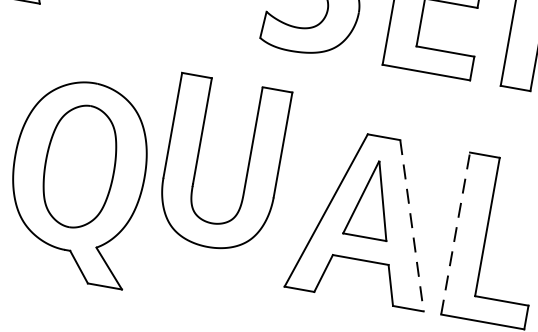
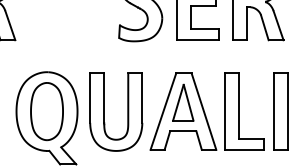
part: (246, 167) -> (127, 111), moved
line: (412, 227) -> (204, 112), dashed -> solid
line: (455, 233) -> (224, 111), dashed -> solid

